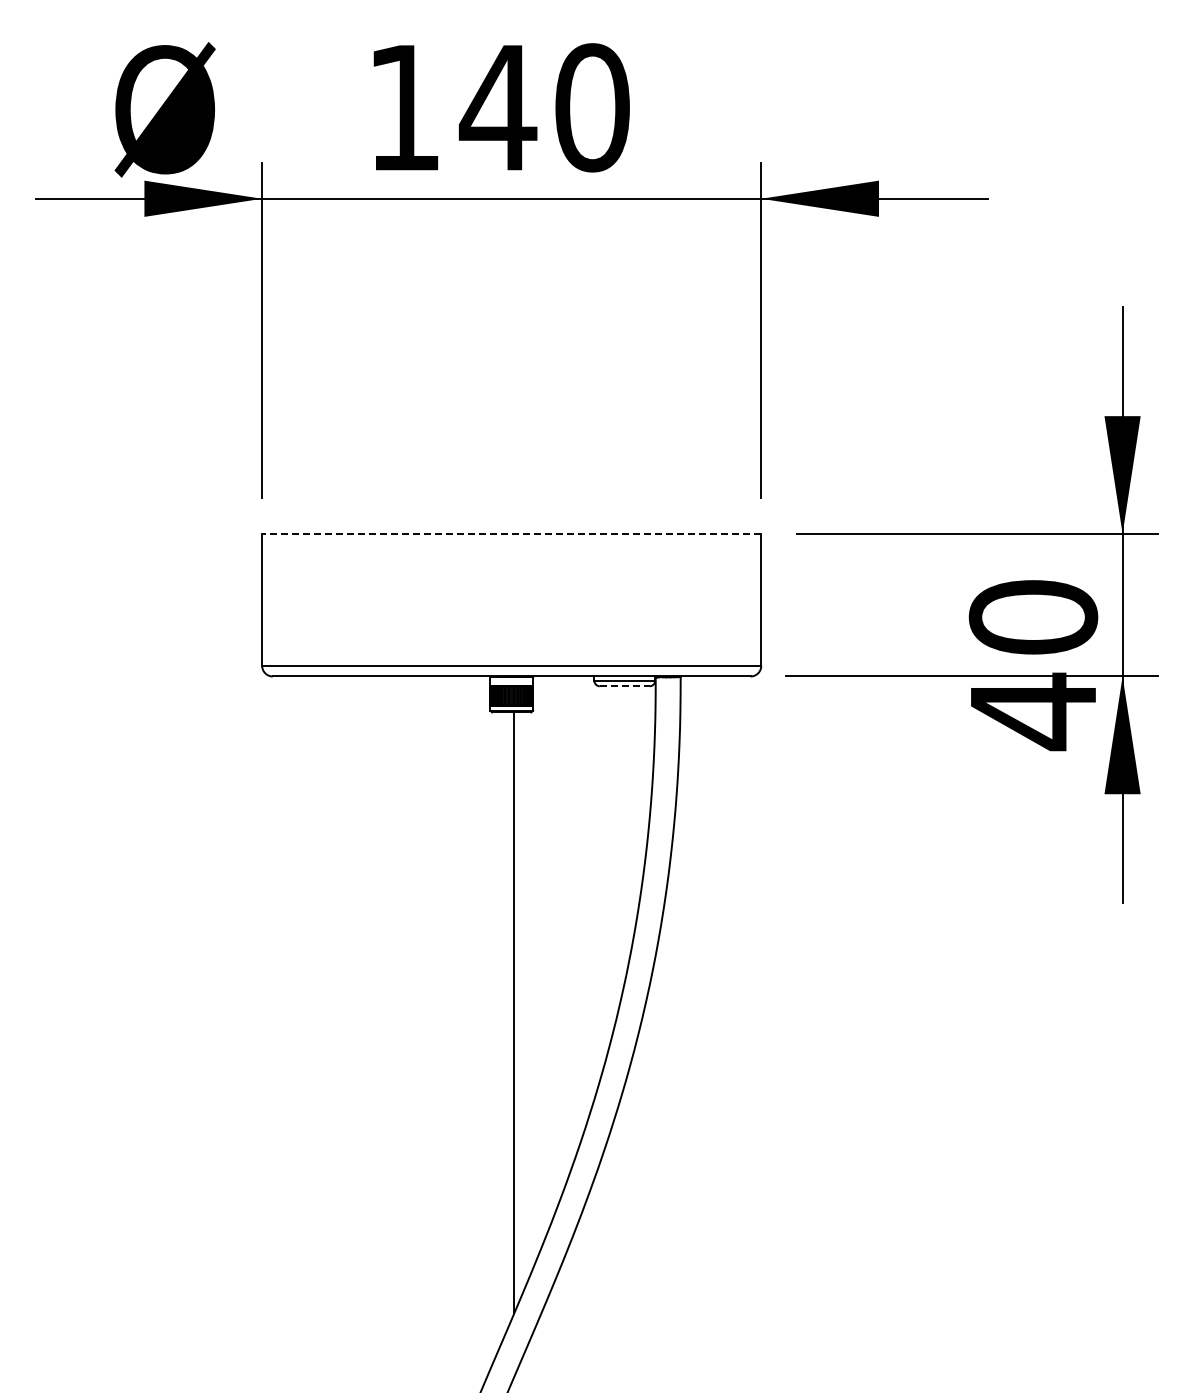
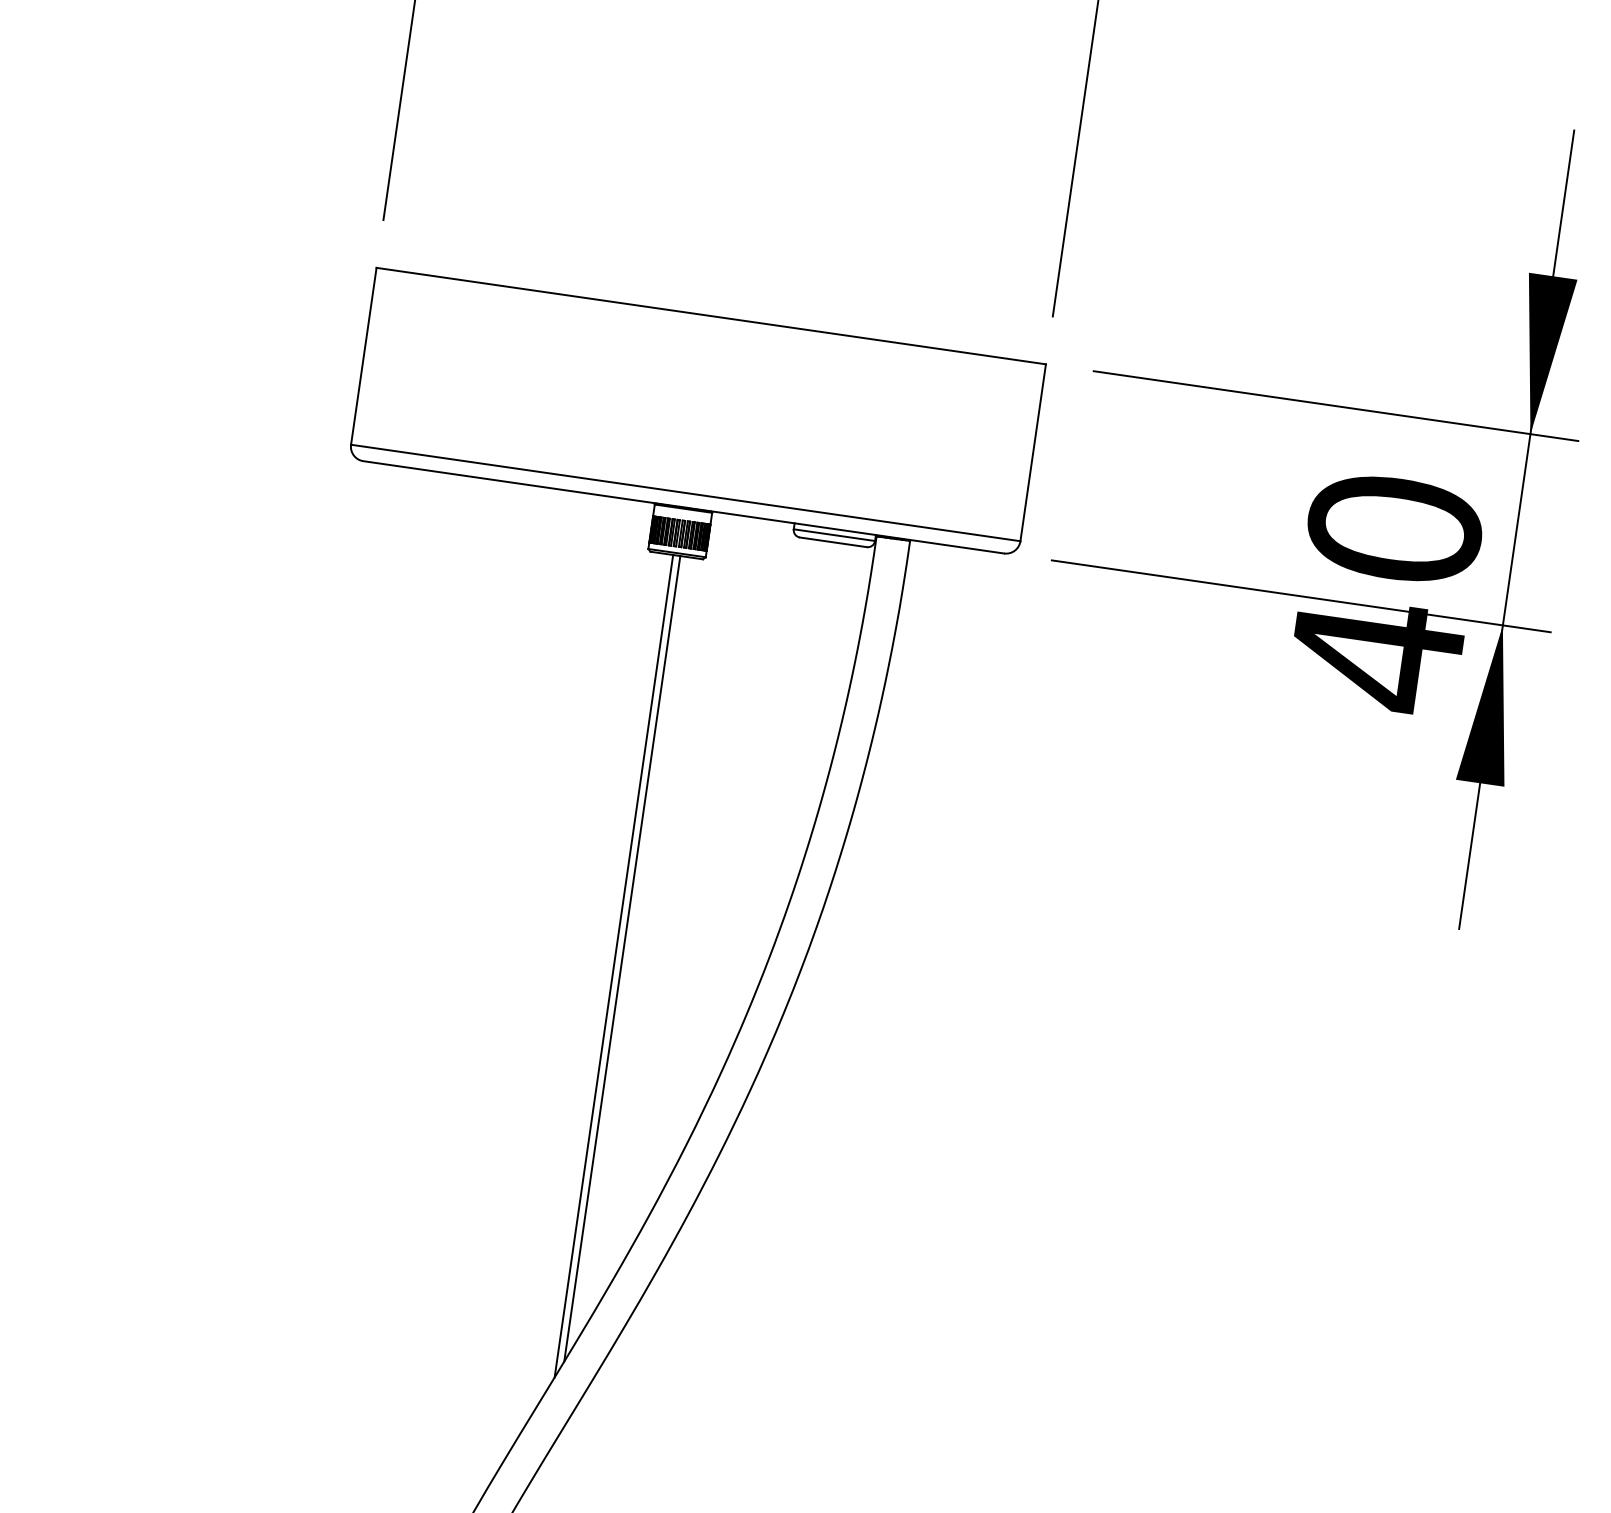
line: (511, 533) -> (711, 315), dashed -> solid
line: (624, 686) -> (833, 542), dashed -> solid
line: (509, 1018) -> (614, 965), added

